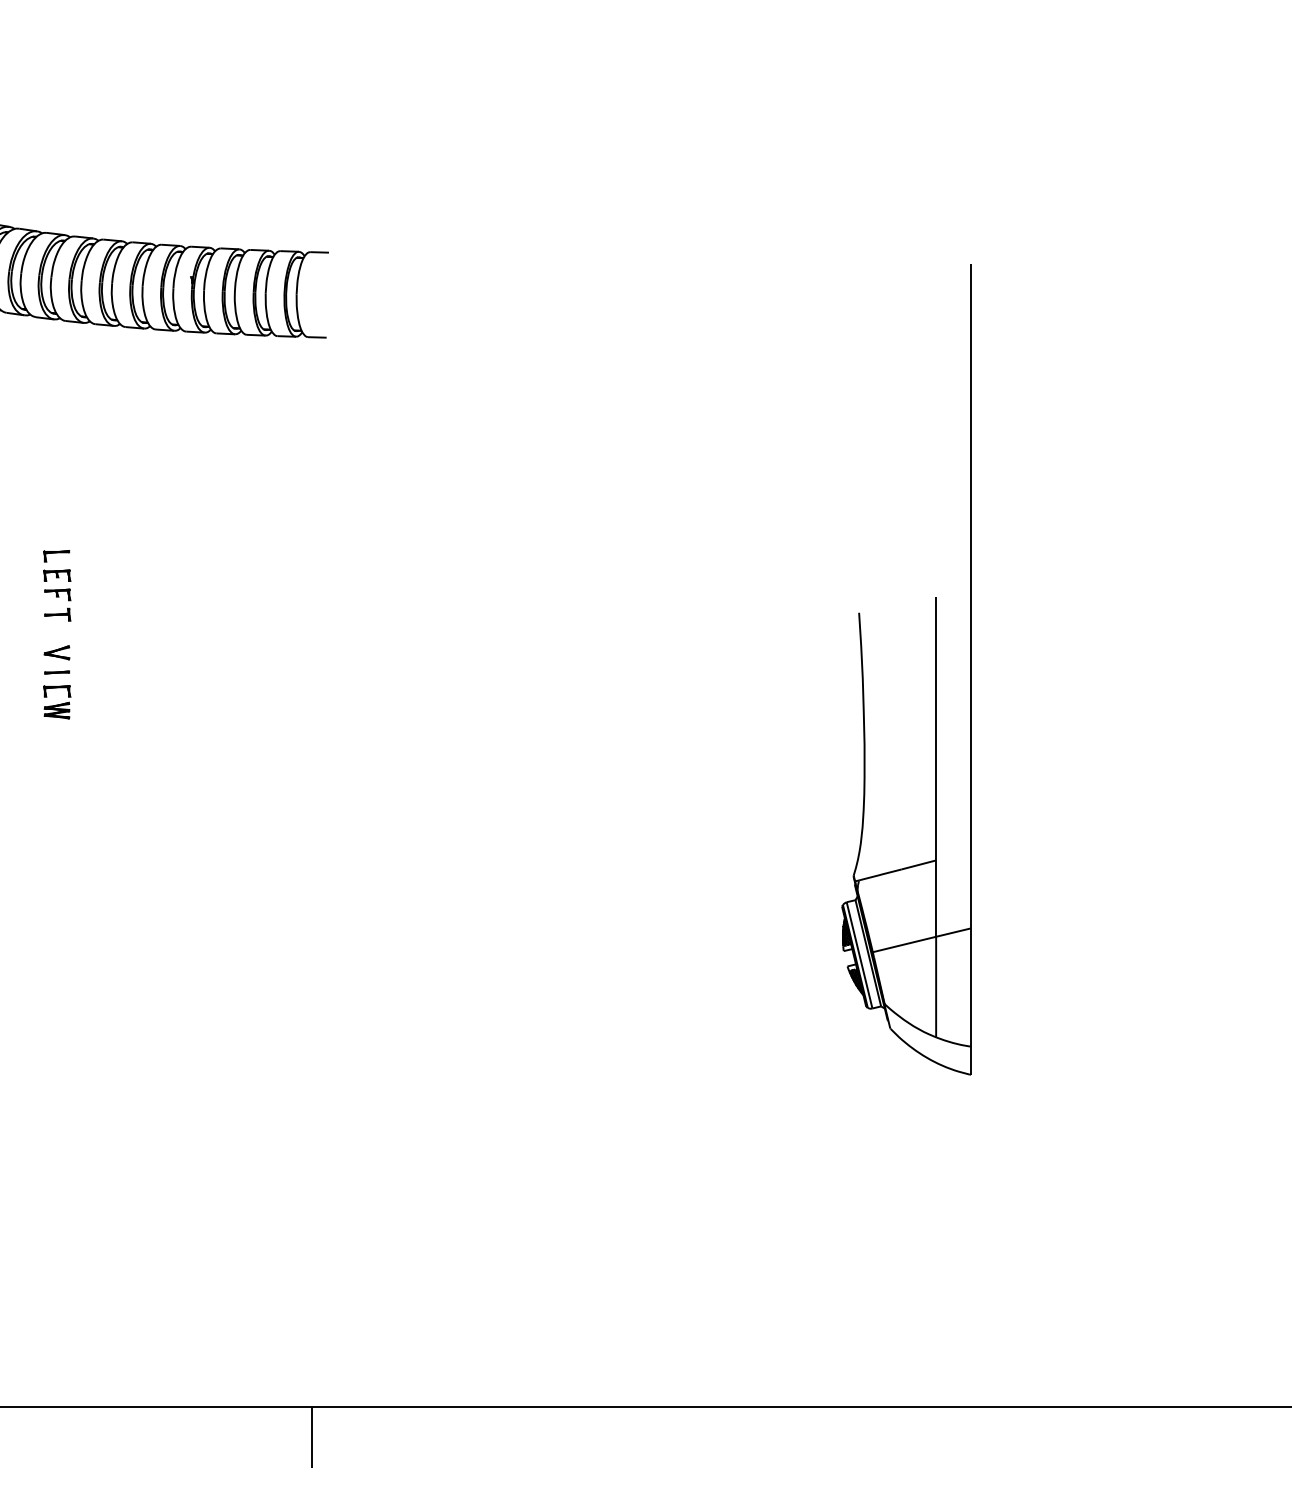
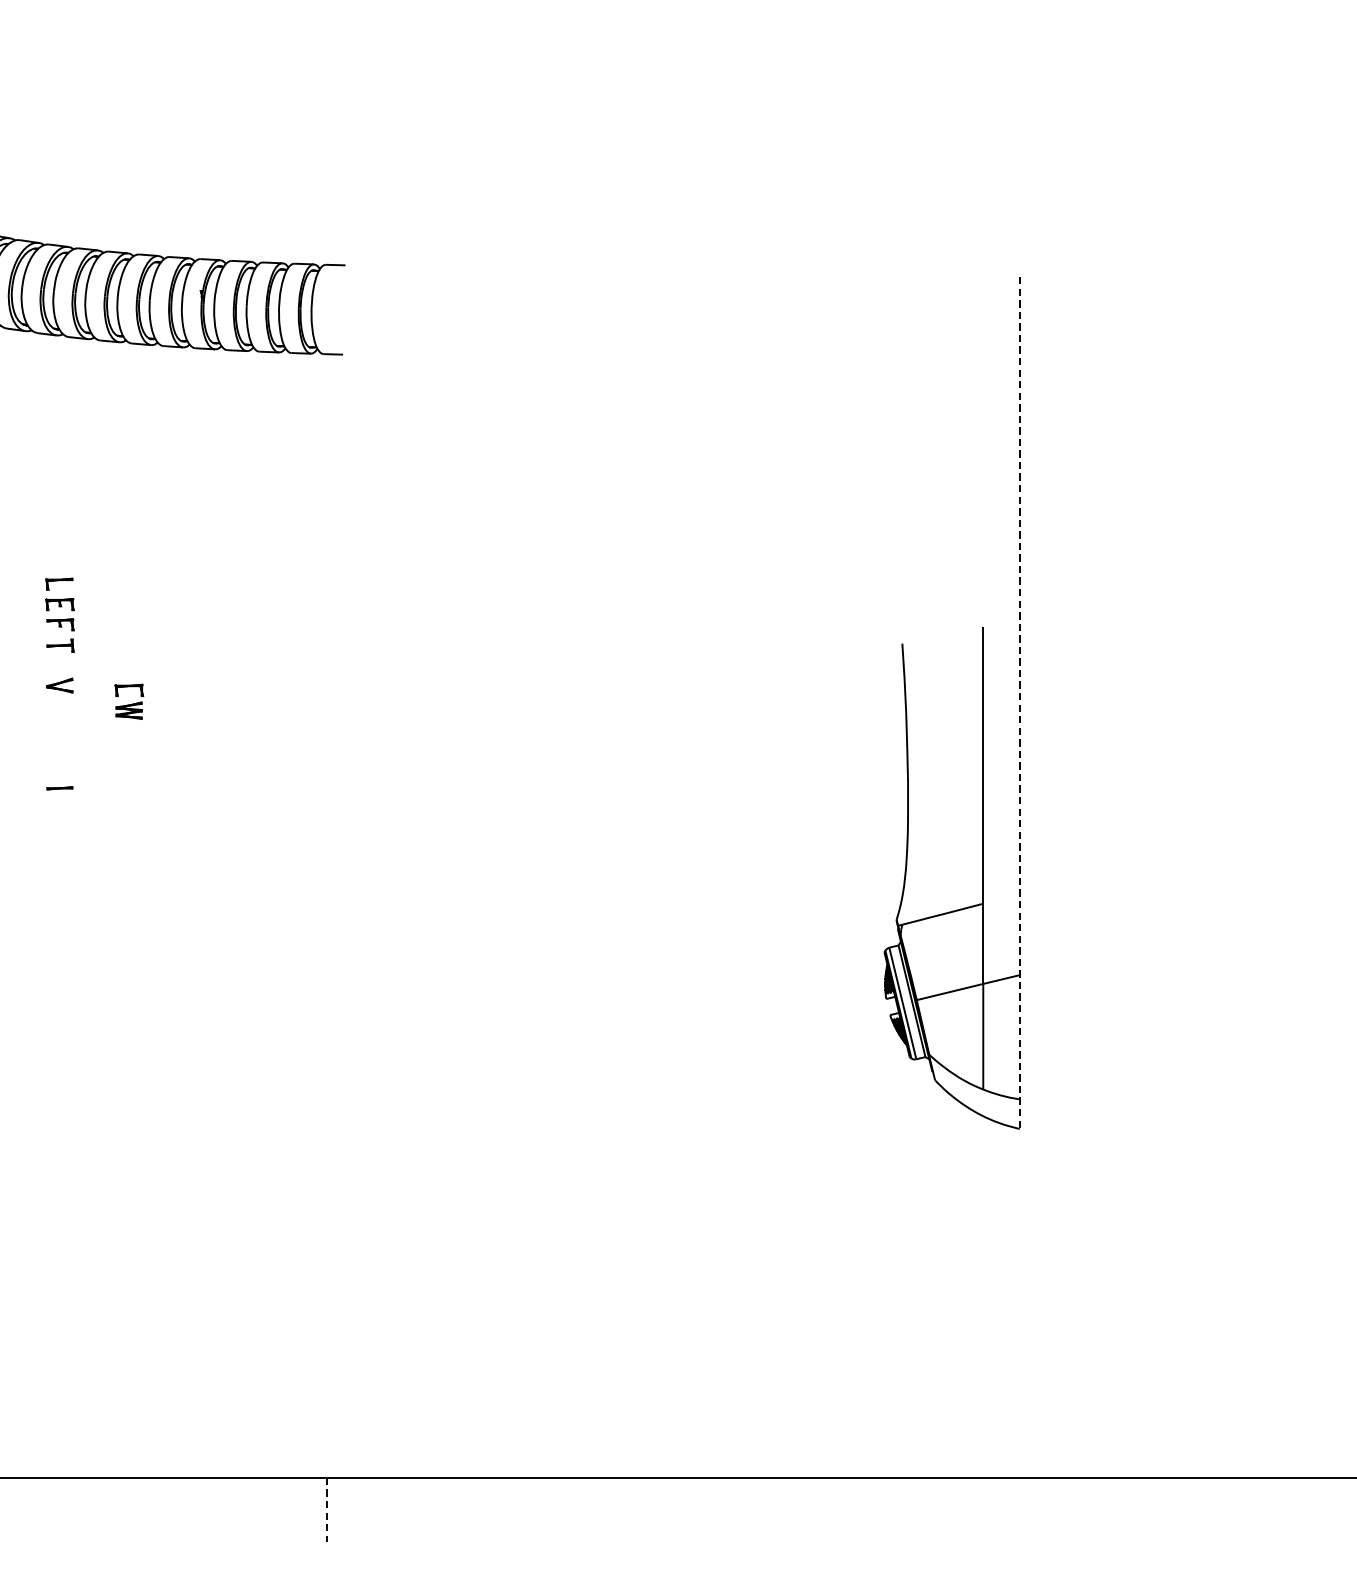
line: (970, 669) -> (1019, 703), solid -> dashed
line: (56, 672) -> (59, 788), moved
part: (57, 702) -> (129, 702), moved
line: (311, 1437) -> (327, 1509), solid -> dashed

